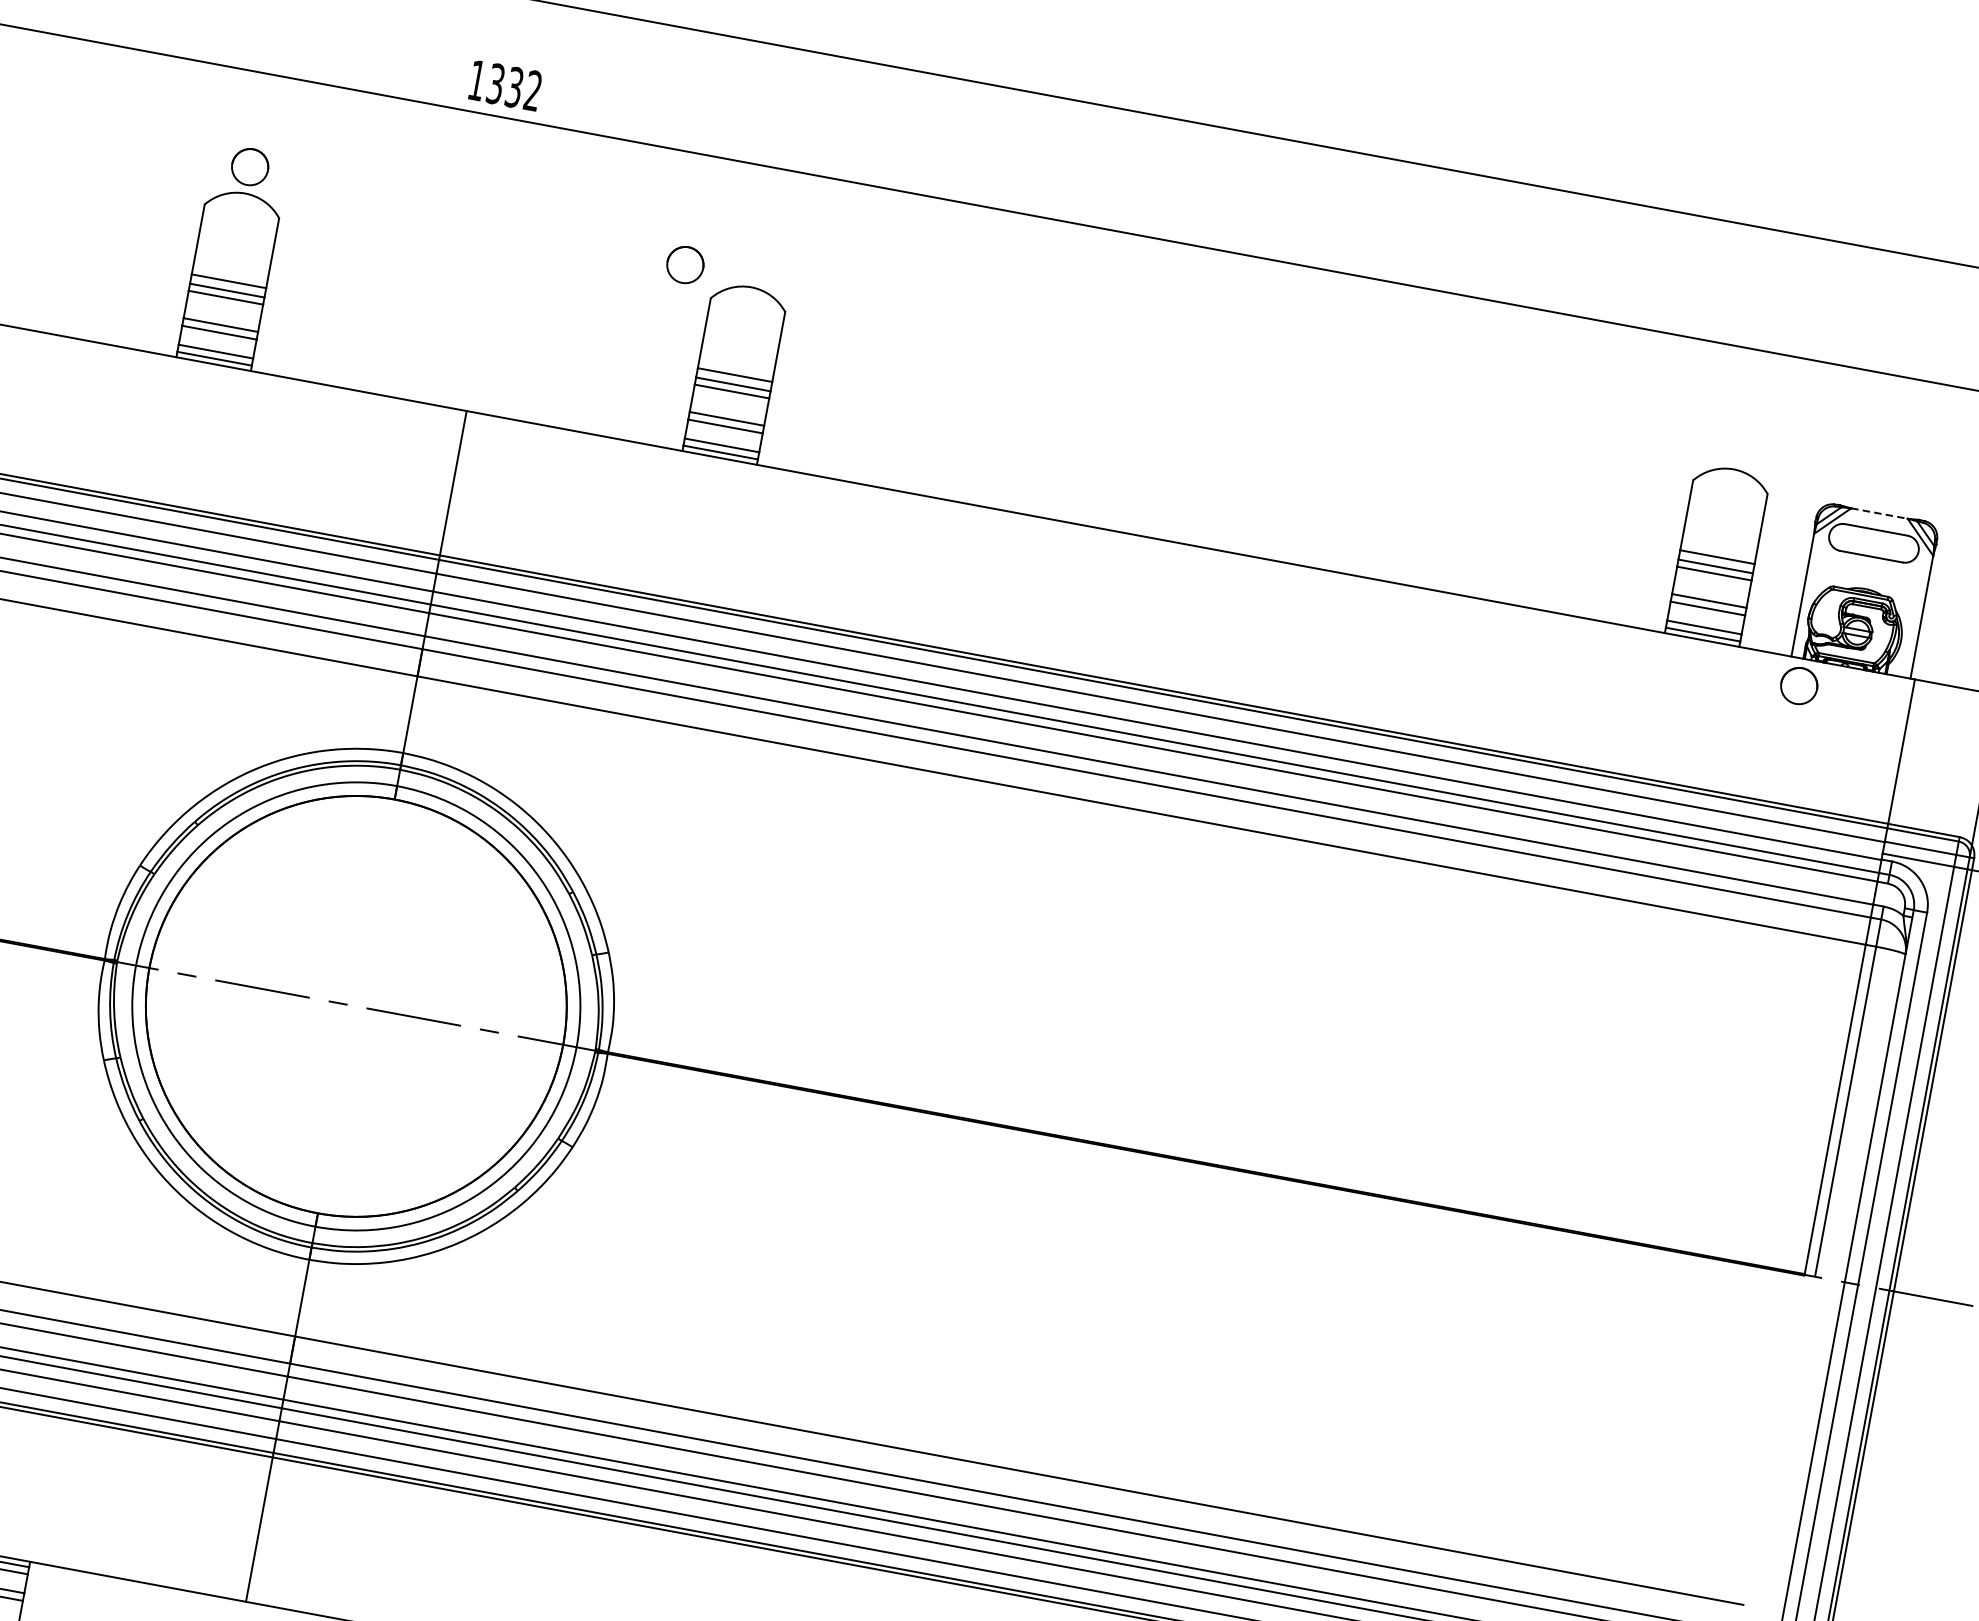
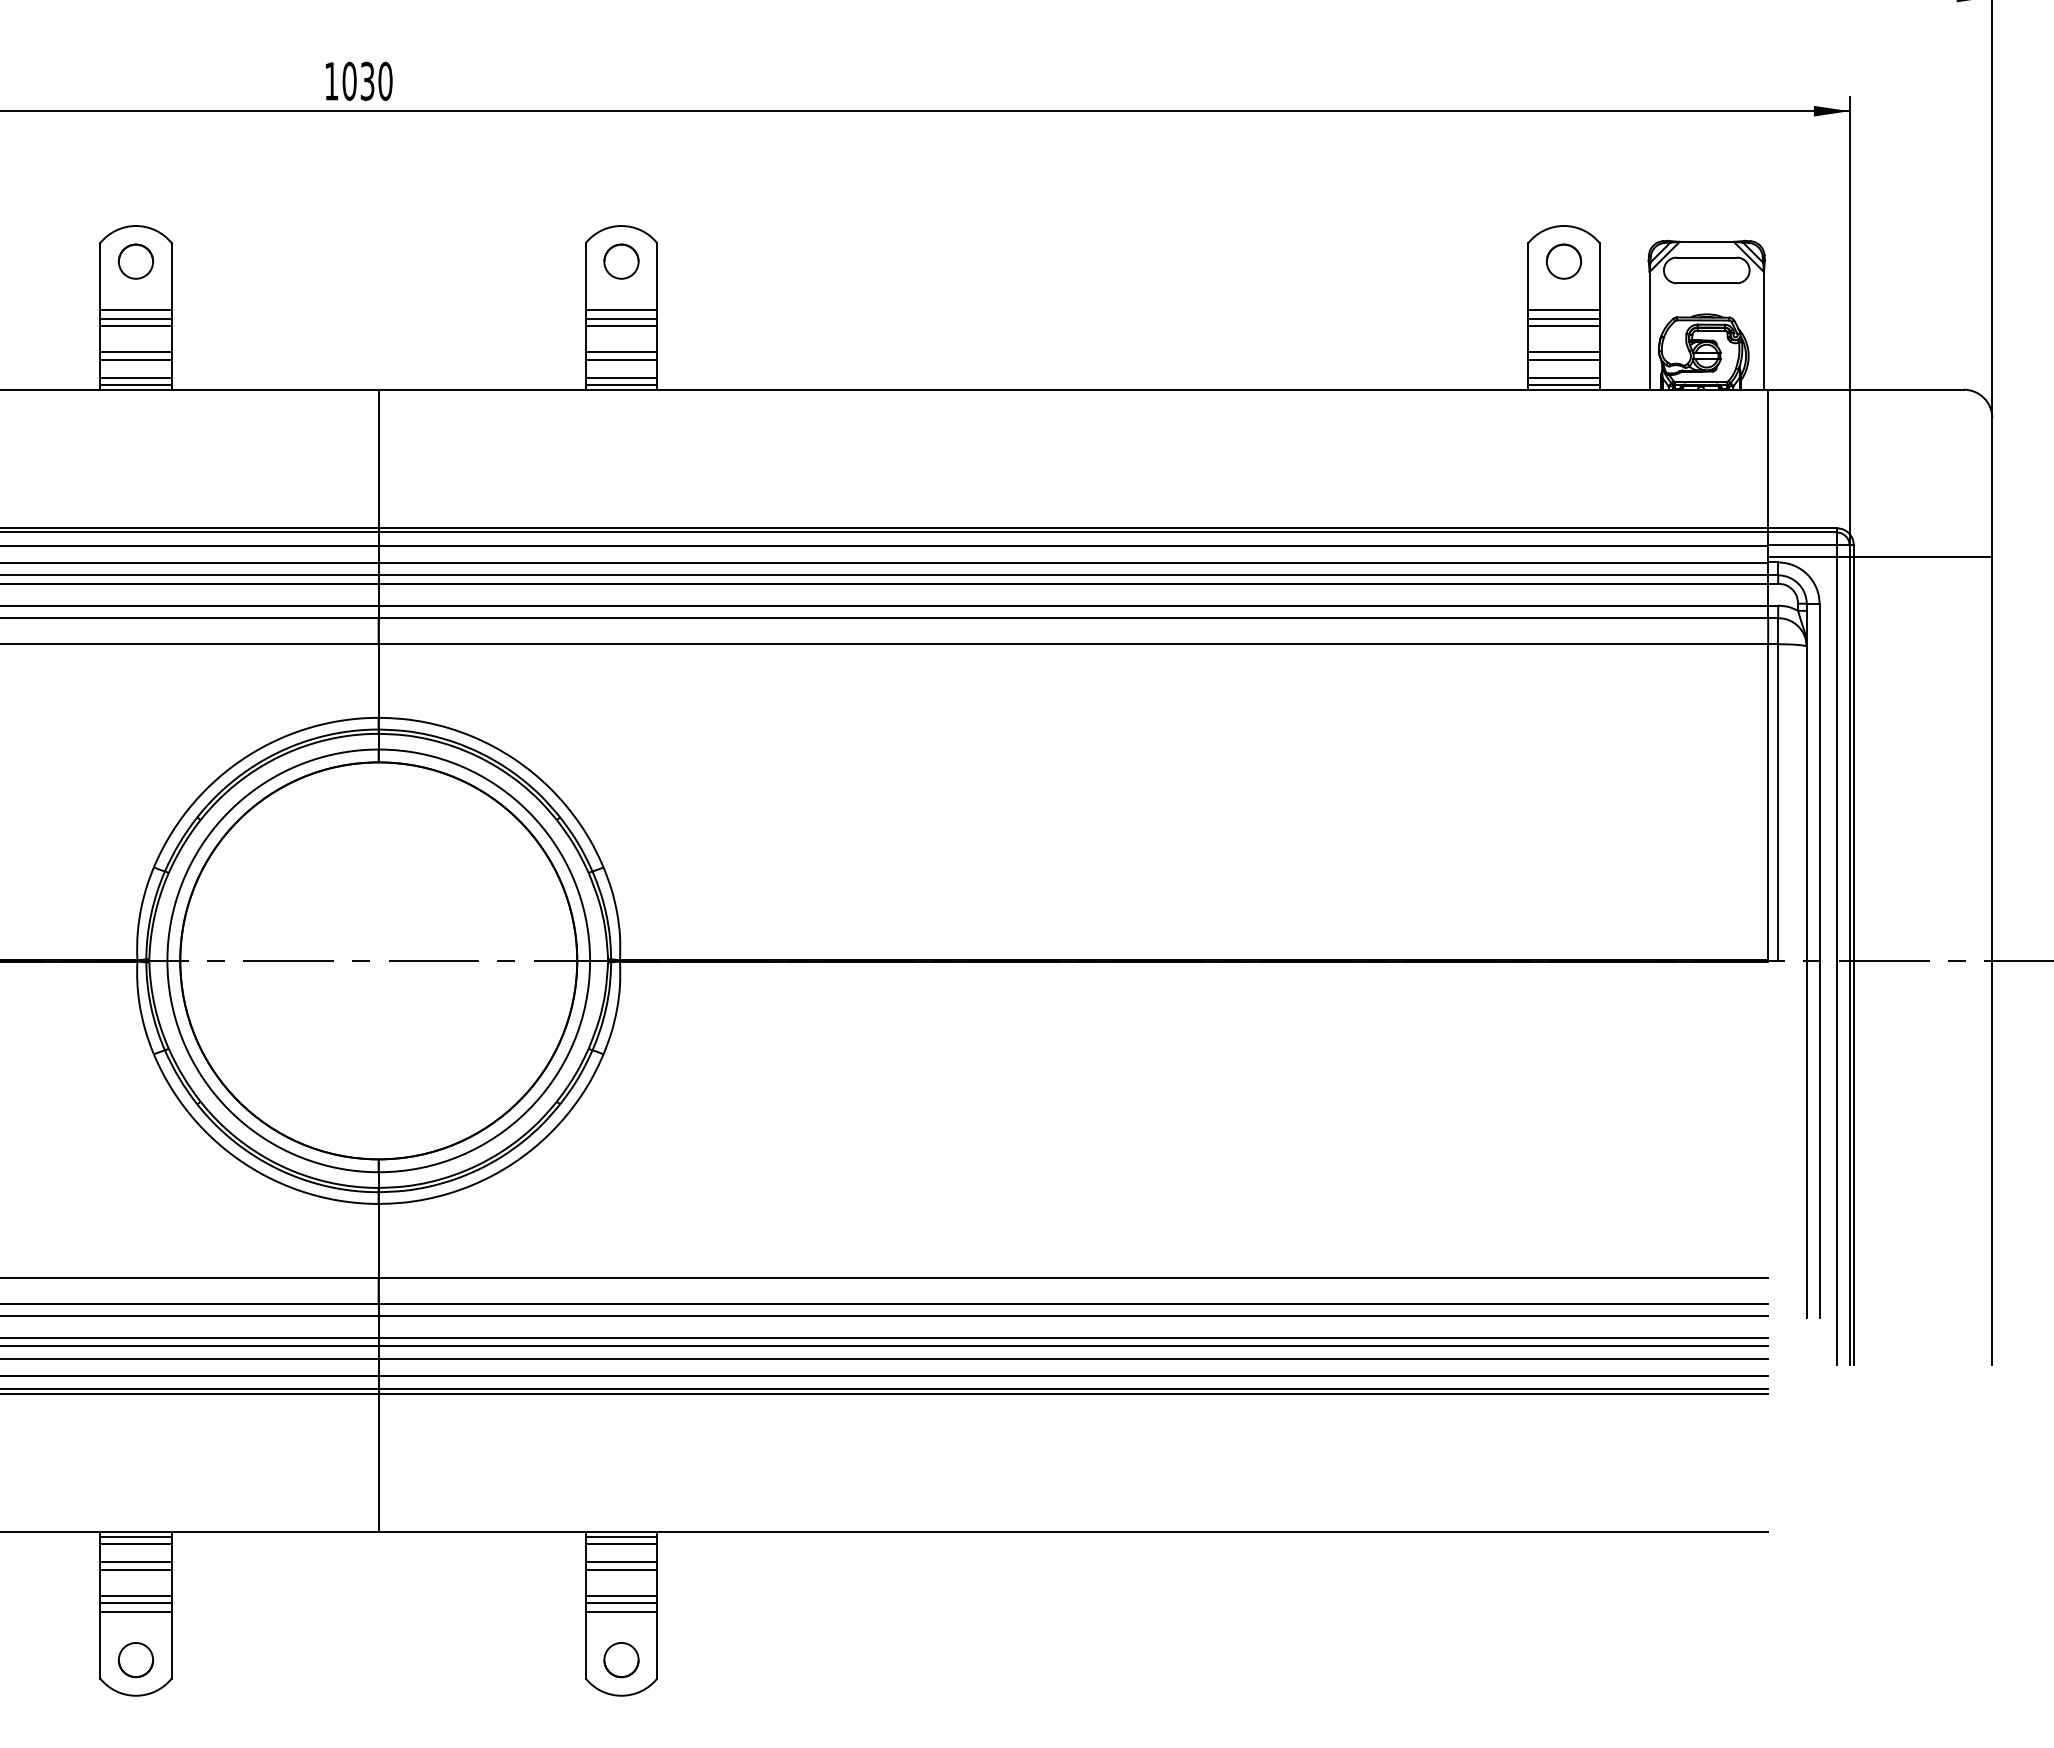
text: (514, 86) -> (367, 80), 1332 -> 1030
part: (249, 166) -> (135, 261), moved
circle: (685, 264) -> (621, 261), moved
line: (1880, 513) -> (1707, 241), dashed -> solid
part: (1798, 685) -> (1563, 261), moved

